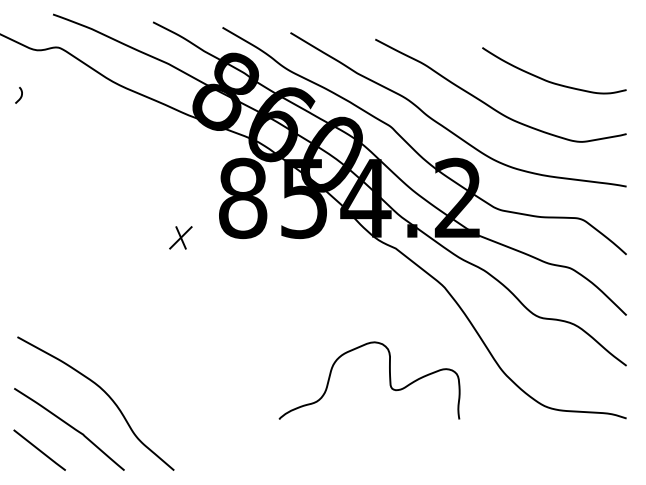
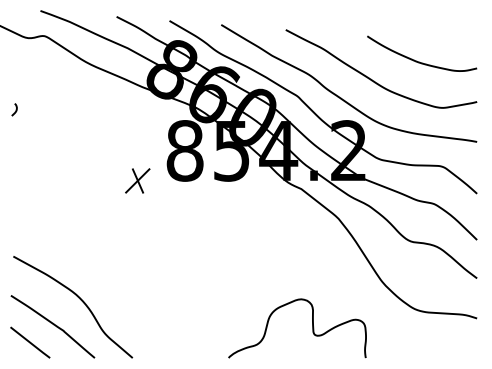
curve: (20, 95) -> (15, 109), moved
part: (180, 237) -> (137, 180), size x1.43
curve: (389, 380) -> (312, 328), moved

